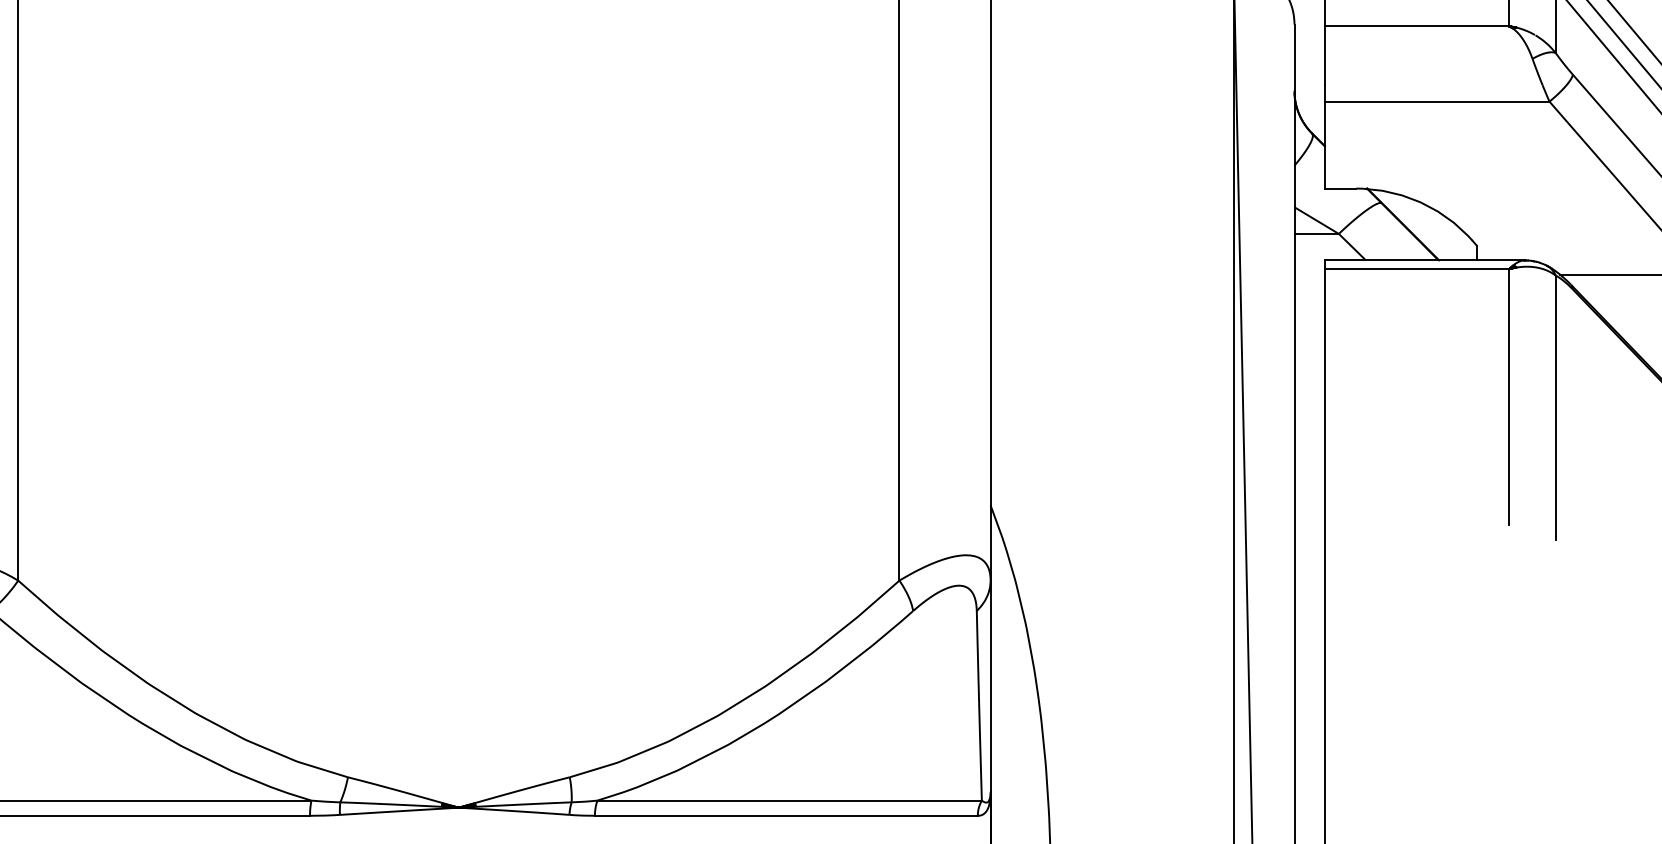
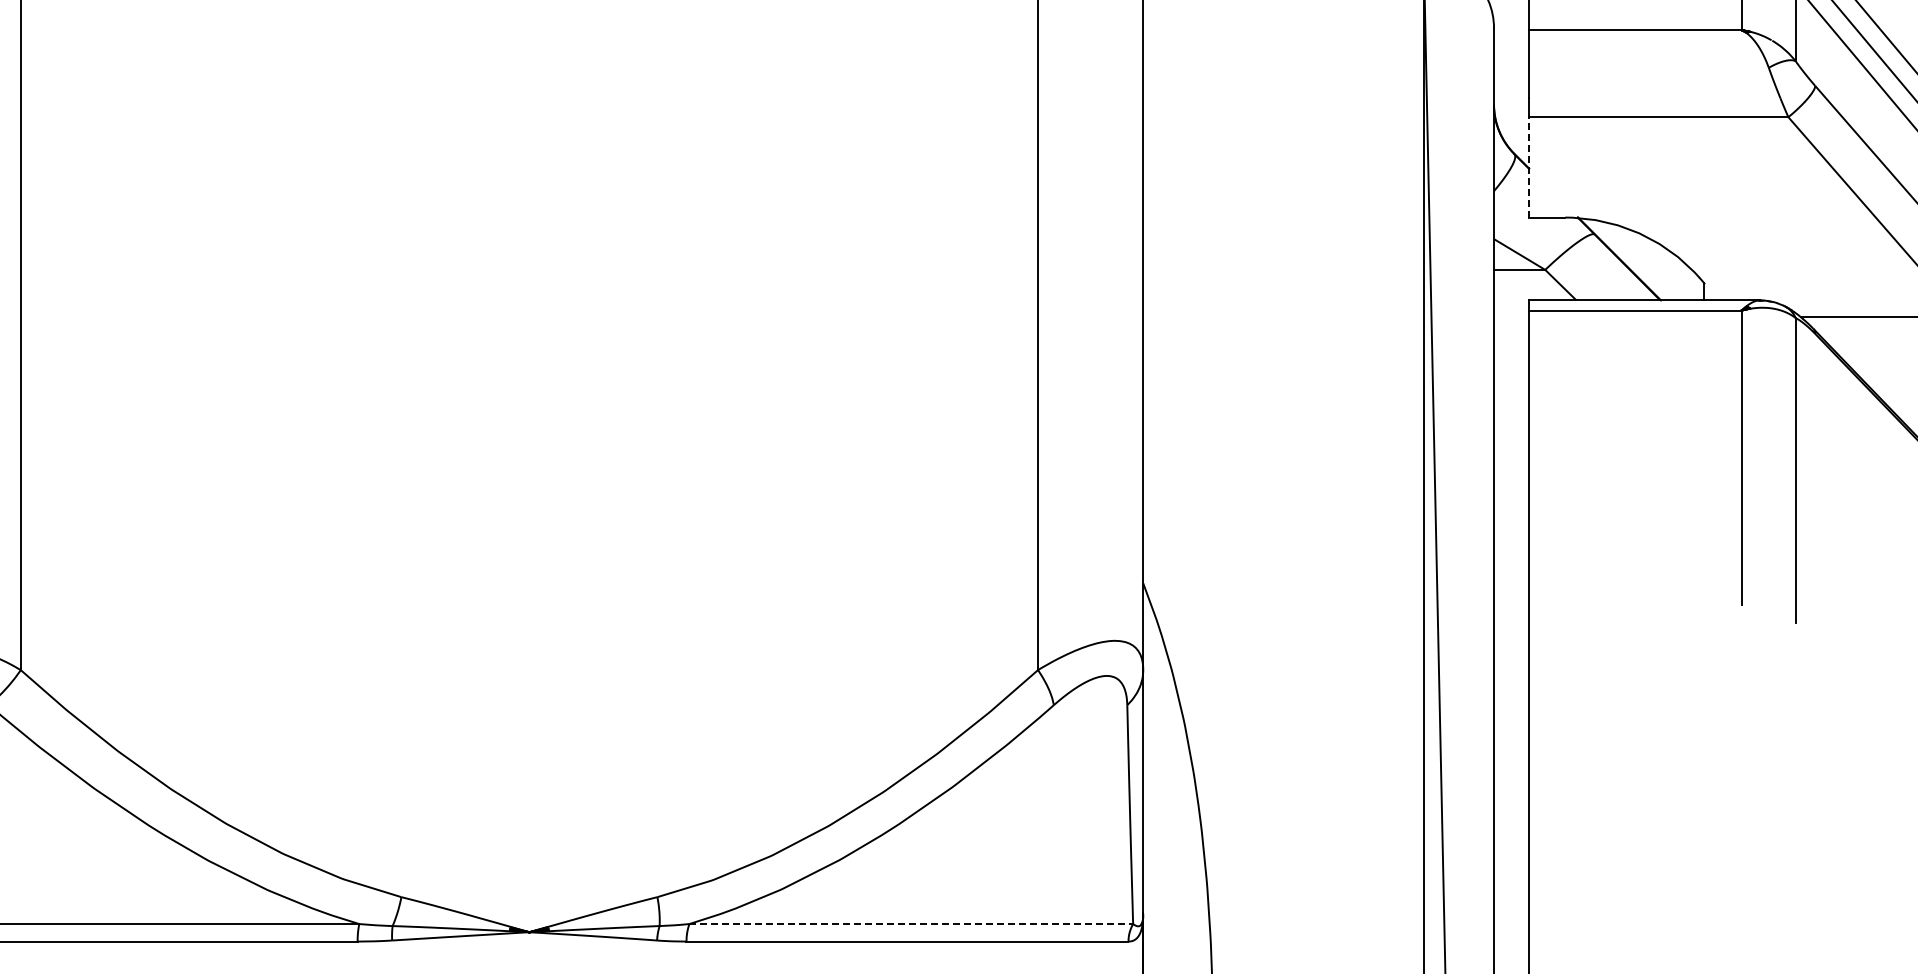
line: (1325, 144) -> (1529, 166), solid -> dashed
line: (789, 801) -> (911, 924), solid -> dashed

